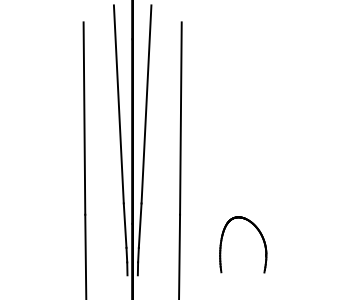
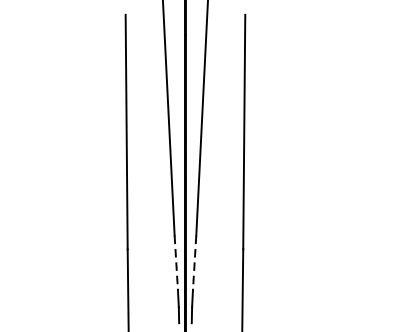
line: (125, 226) -> (176, 263), solid -> dashed
line: (140, 226) -> (195, 263), solid -> dashed
part: (258, 232) -> (338, 271), removed

